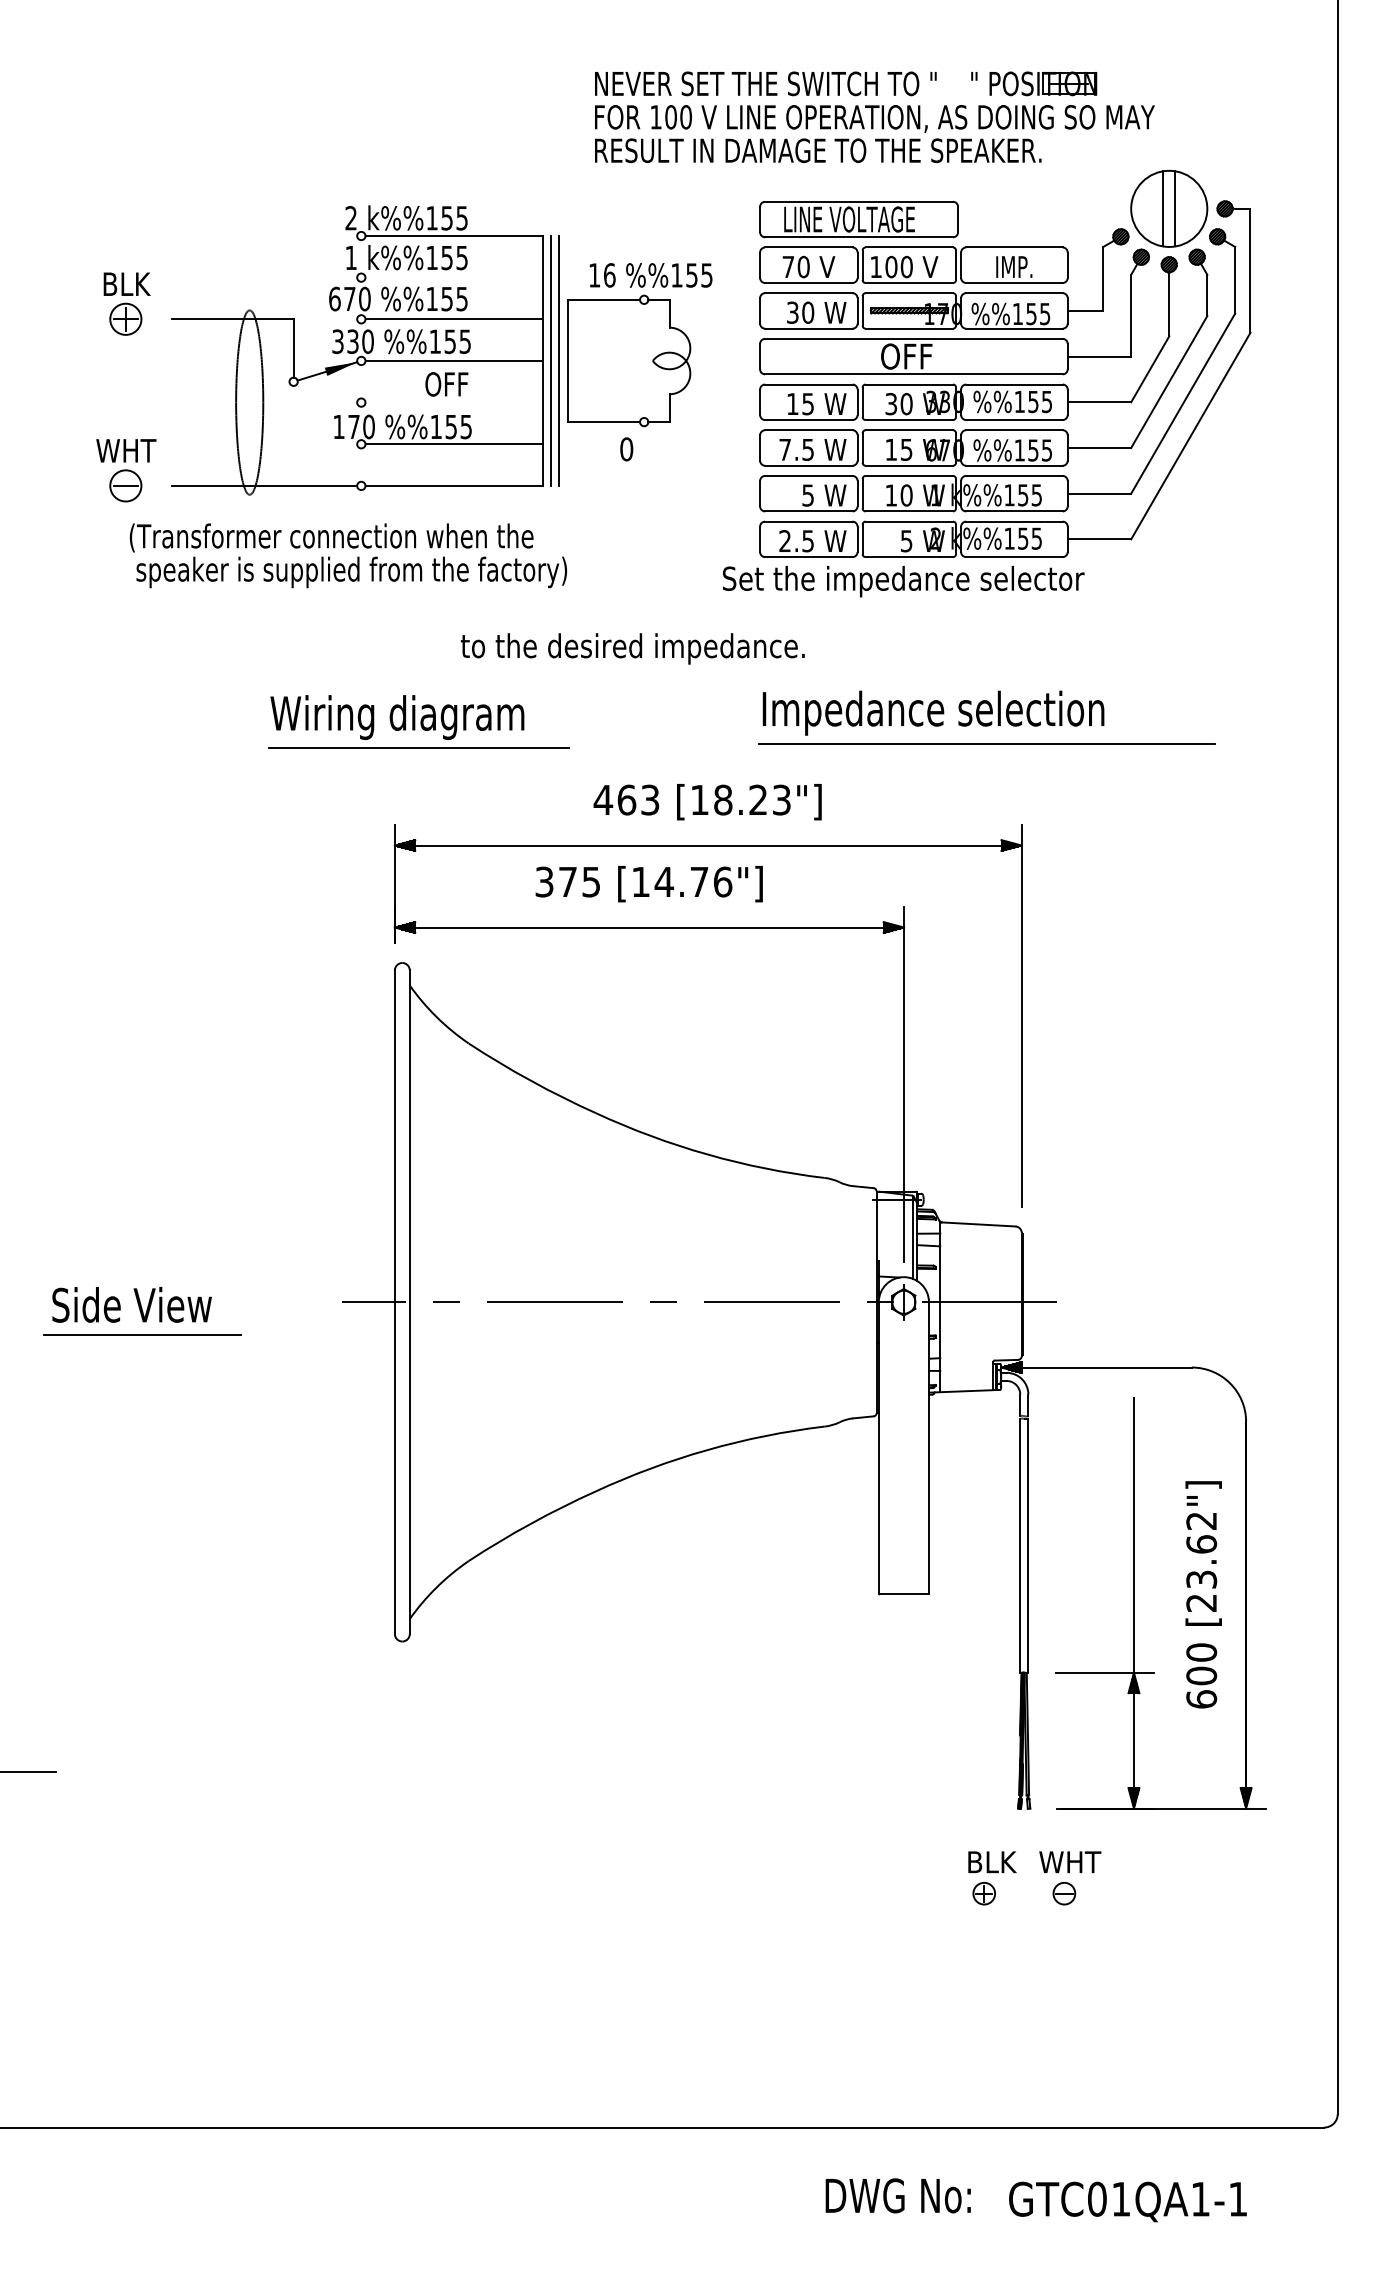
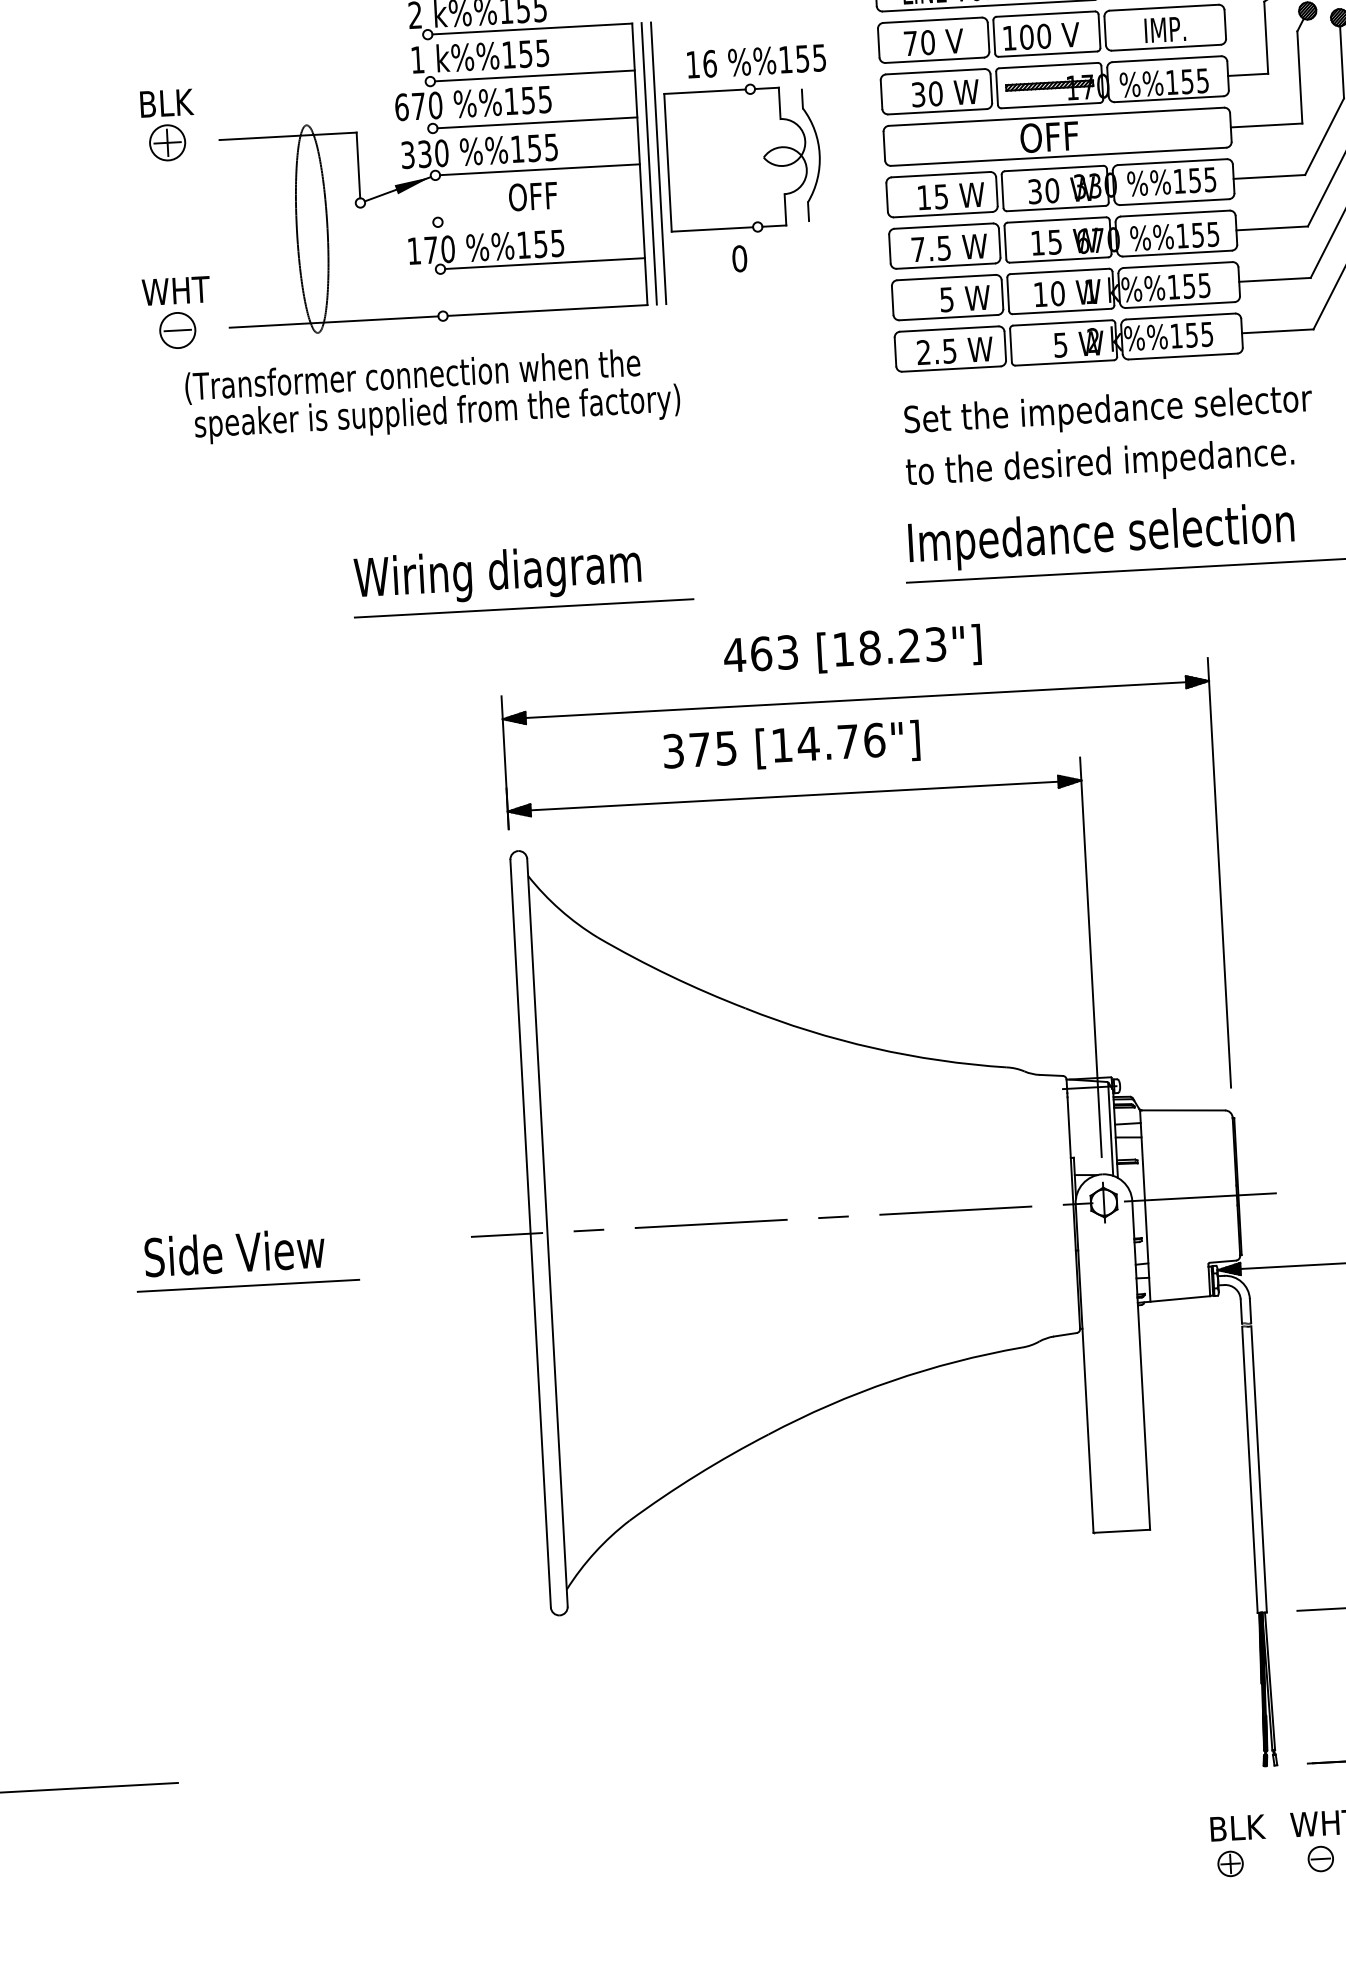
line: (453, 277) -> (534, 75), added
part: (696, 360) -> (812, 154), added
text: (903, 581) -> (1108, 411), moved
text: (632, 648) -> (1099, 464), moved

